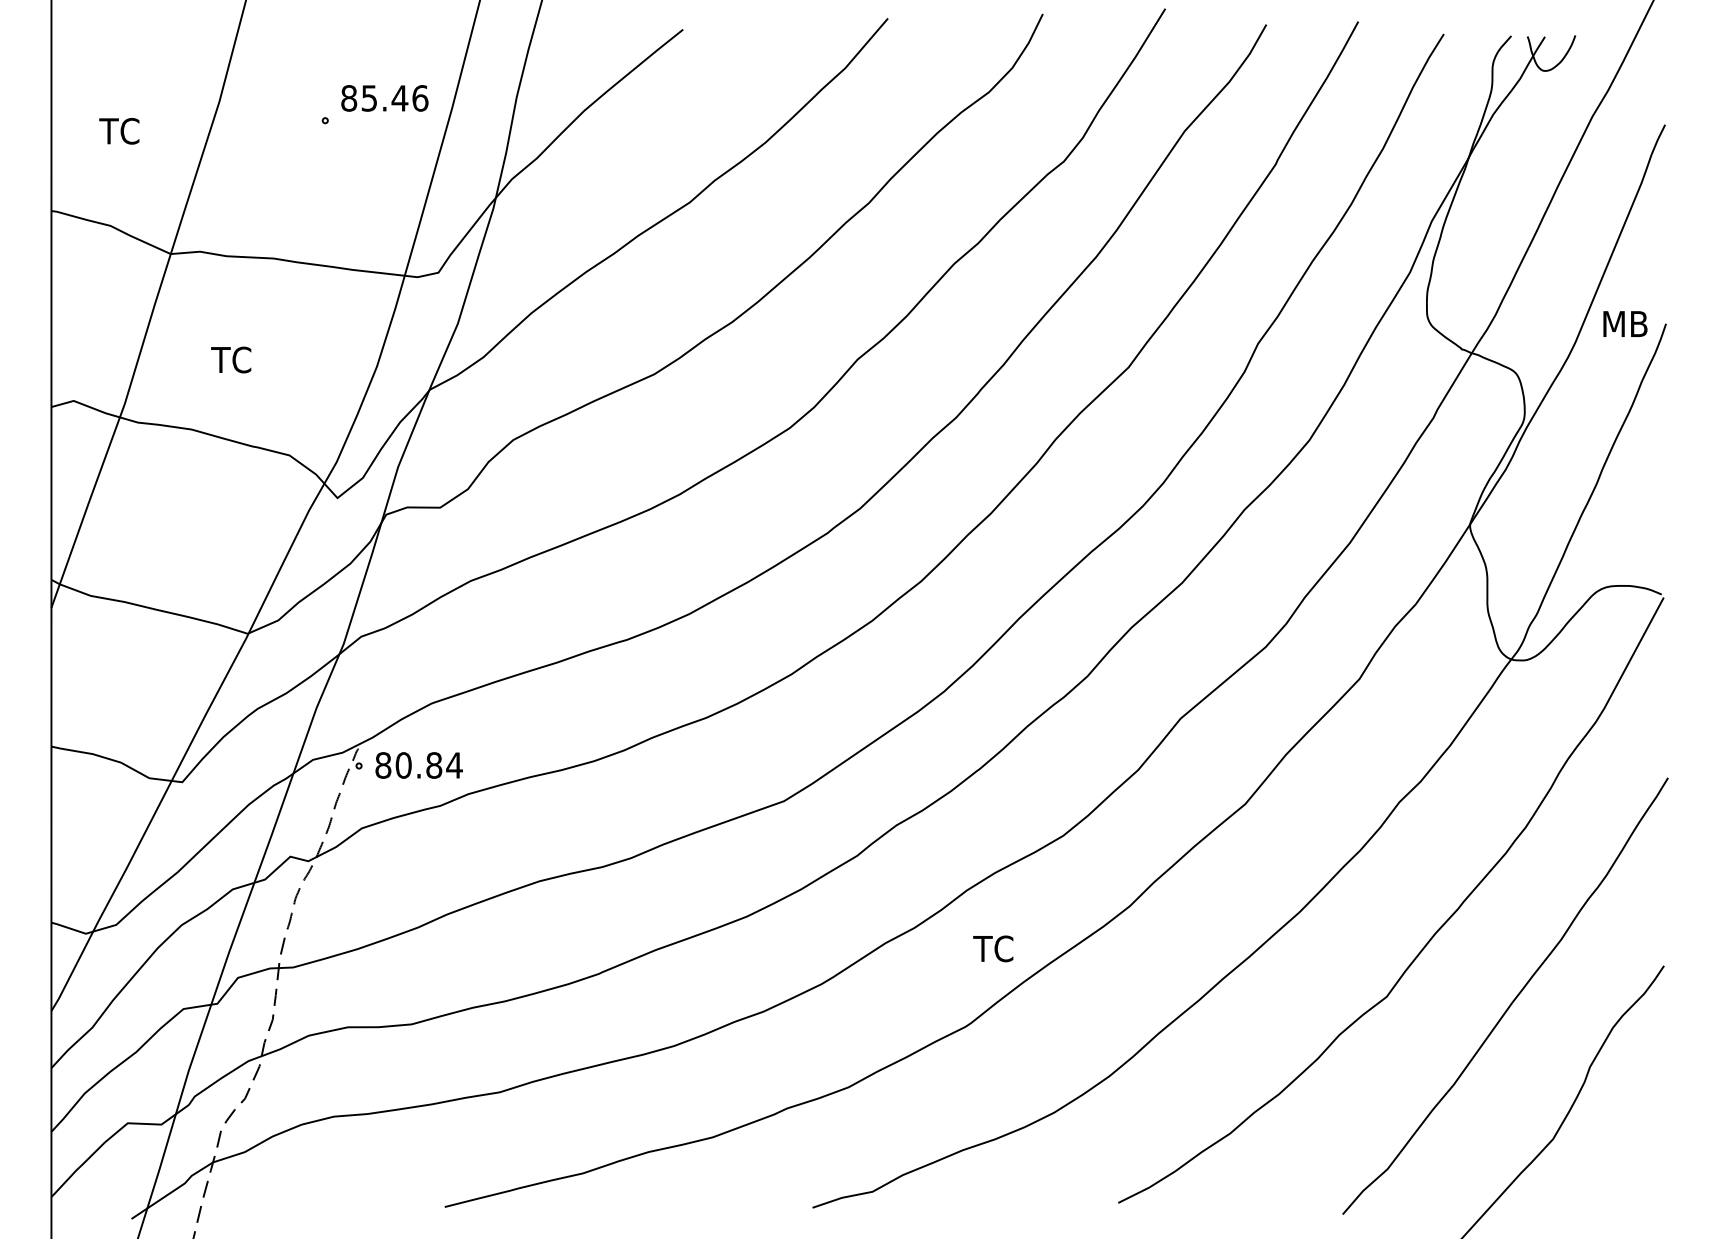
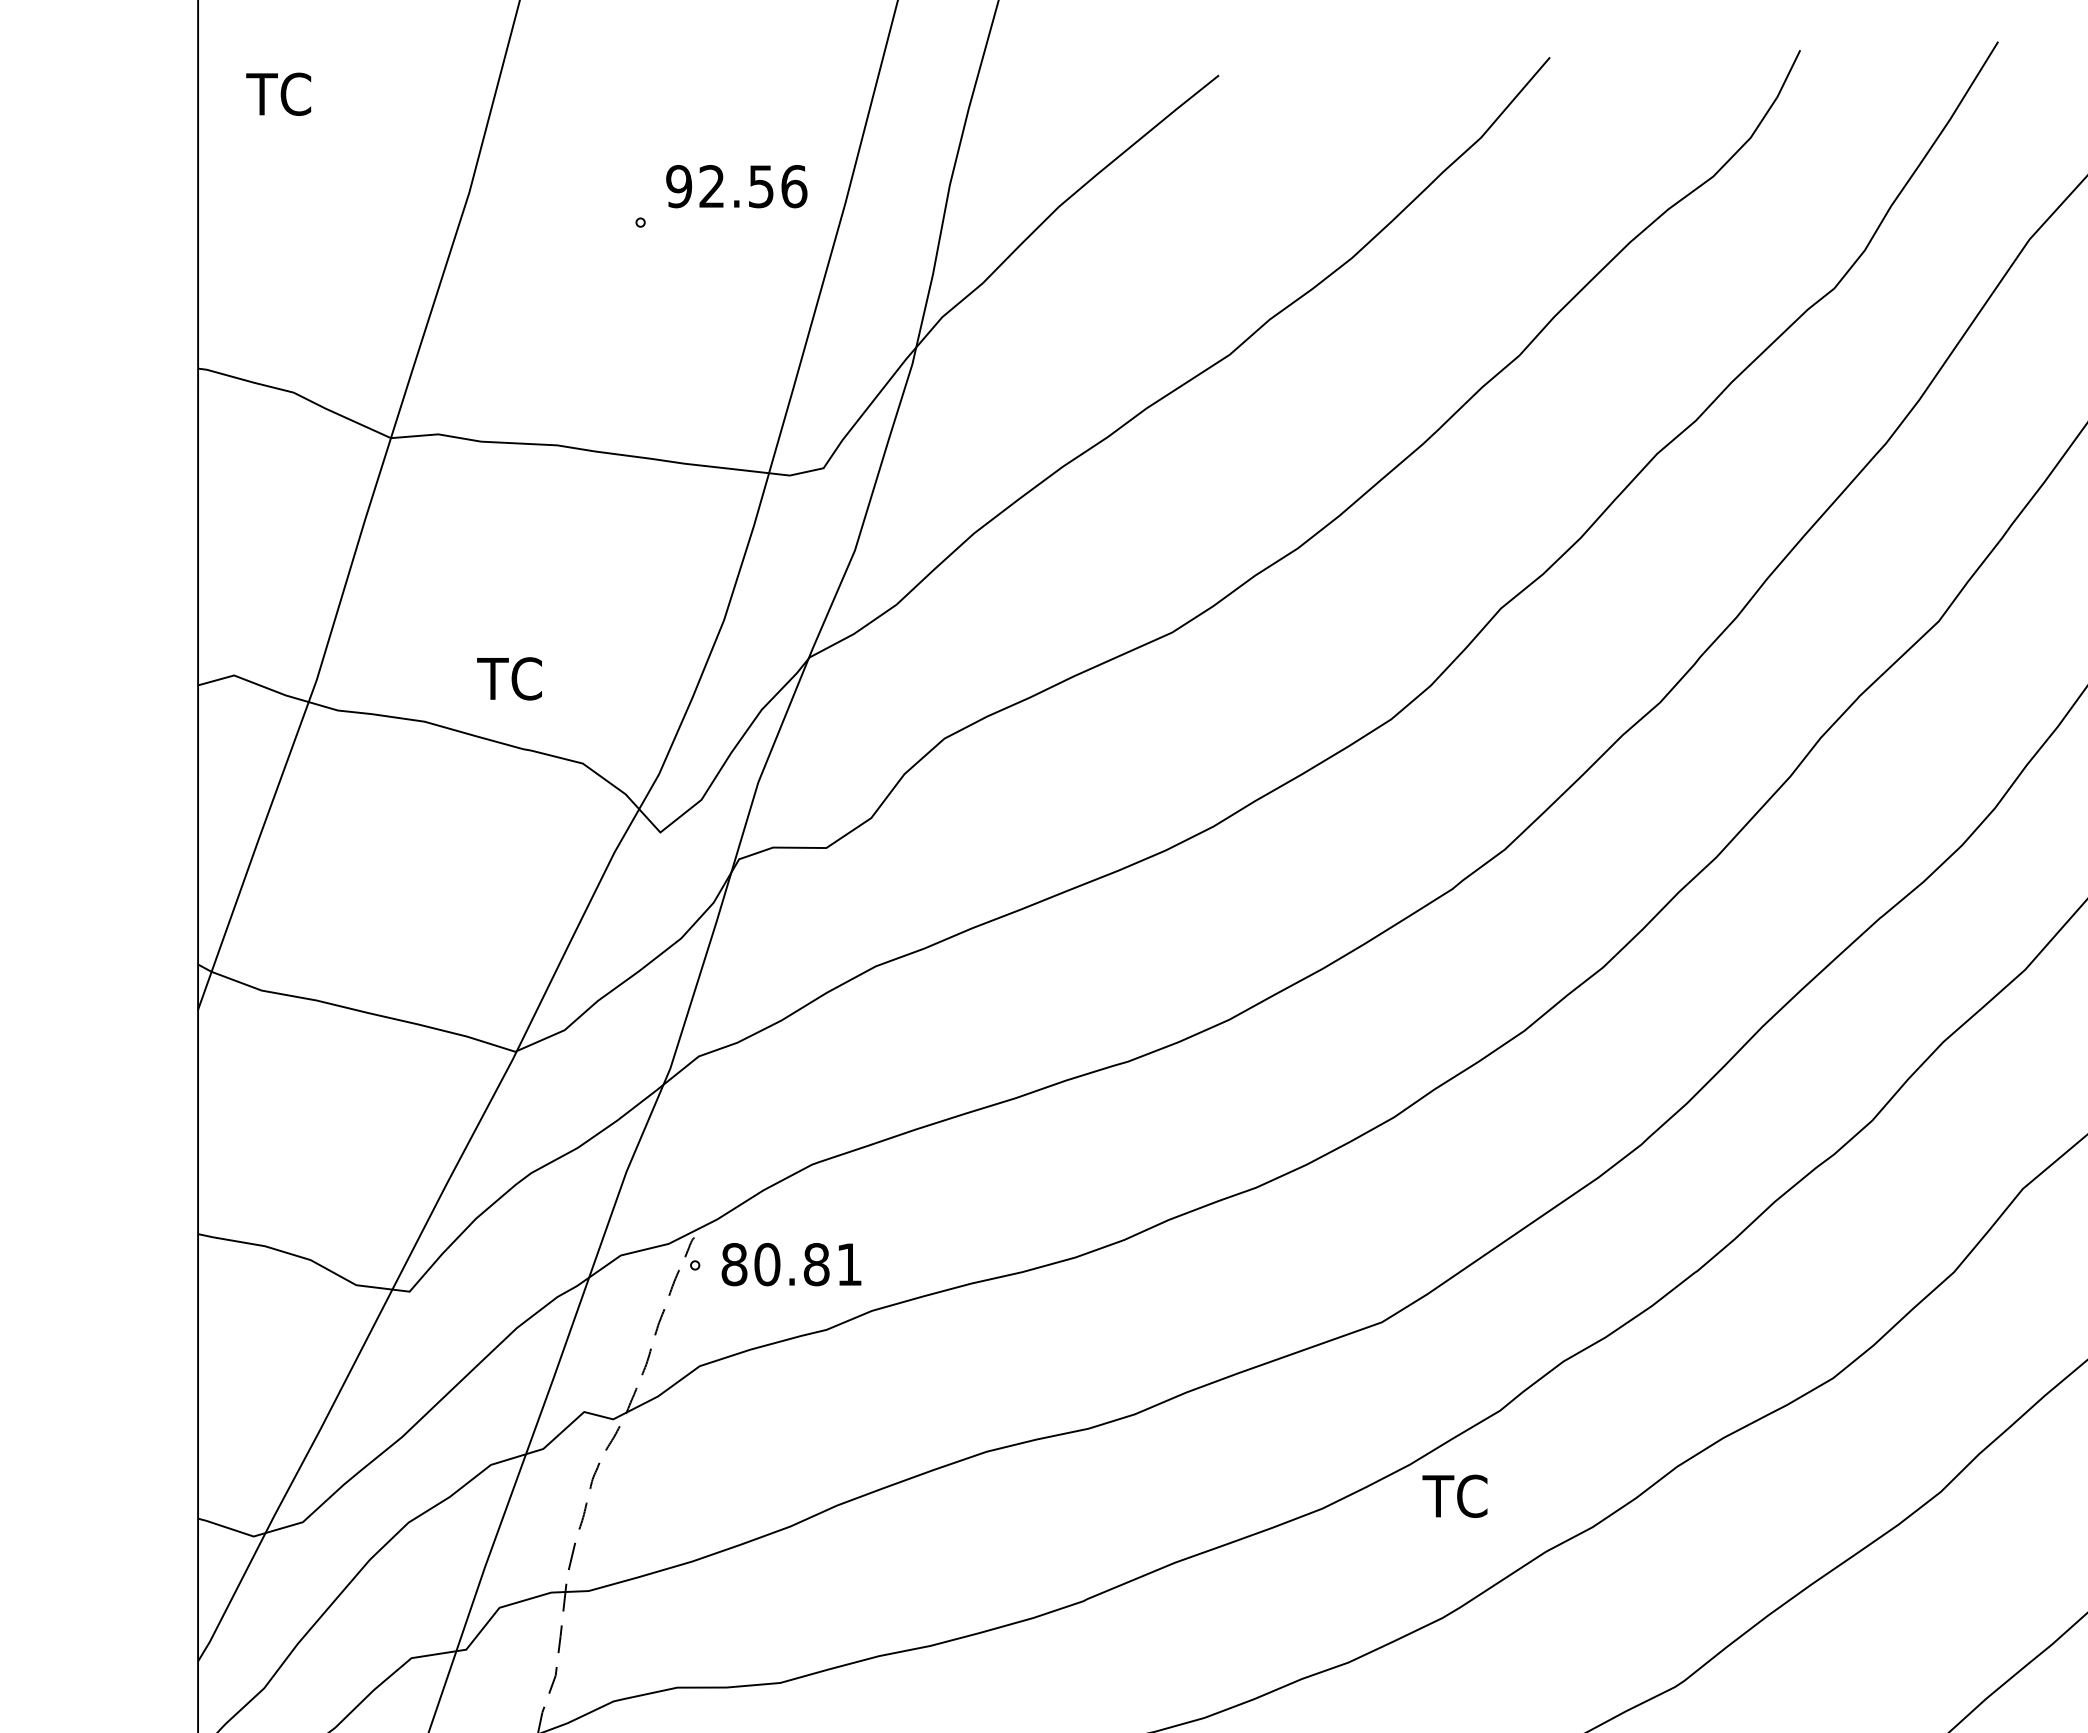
text: (374, 98) -> (720, 186), 85.46 -> 92.56
text: (119, 131) -> (278, 94), moved
text: (231, 359) -> (510, 678), moved
text: (454, 765) -> (849, 1264), 80.84 -> 80.81
text: (993, 948) -> (1455, 1495), moved

